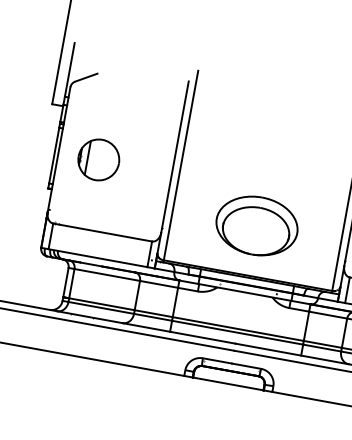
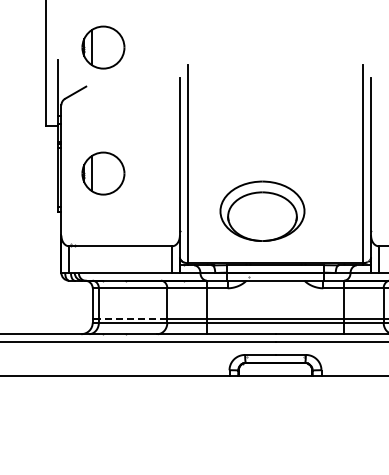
part: (120, 39) -> (103, 47), added
part: (257, 225) -> (262, 210), moved
line: (101, 303) -> (132, 318), solid -> dashed

